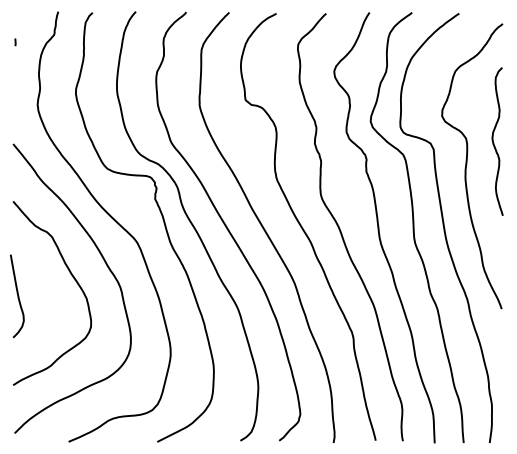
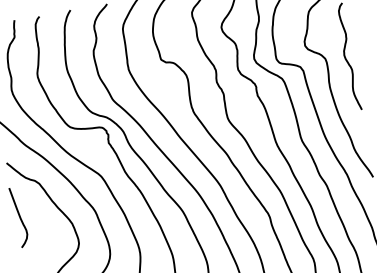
curve: (17, 296) -> (19, 217), moved

